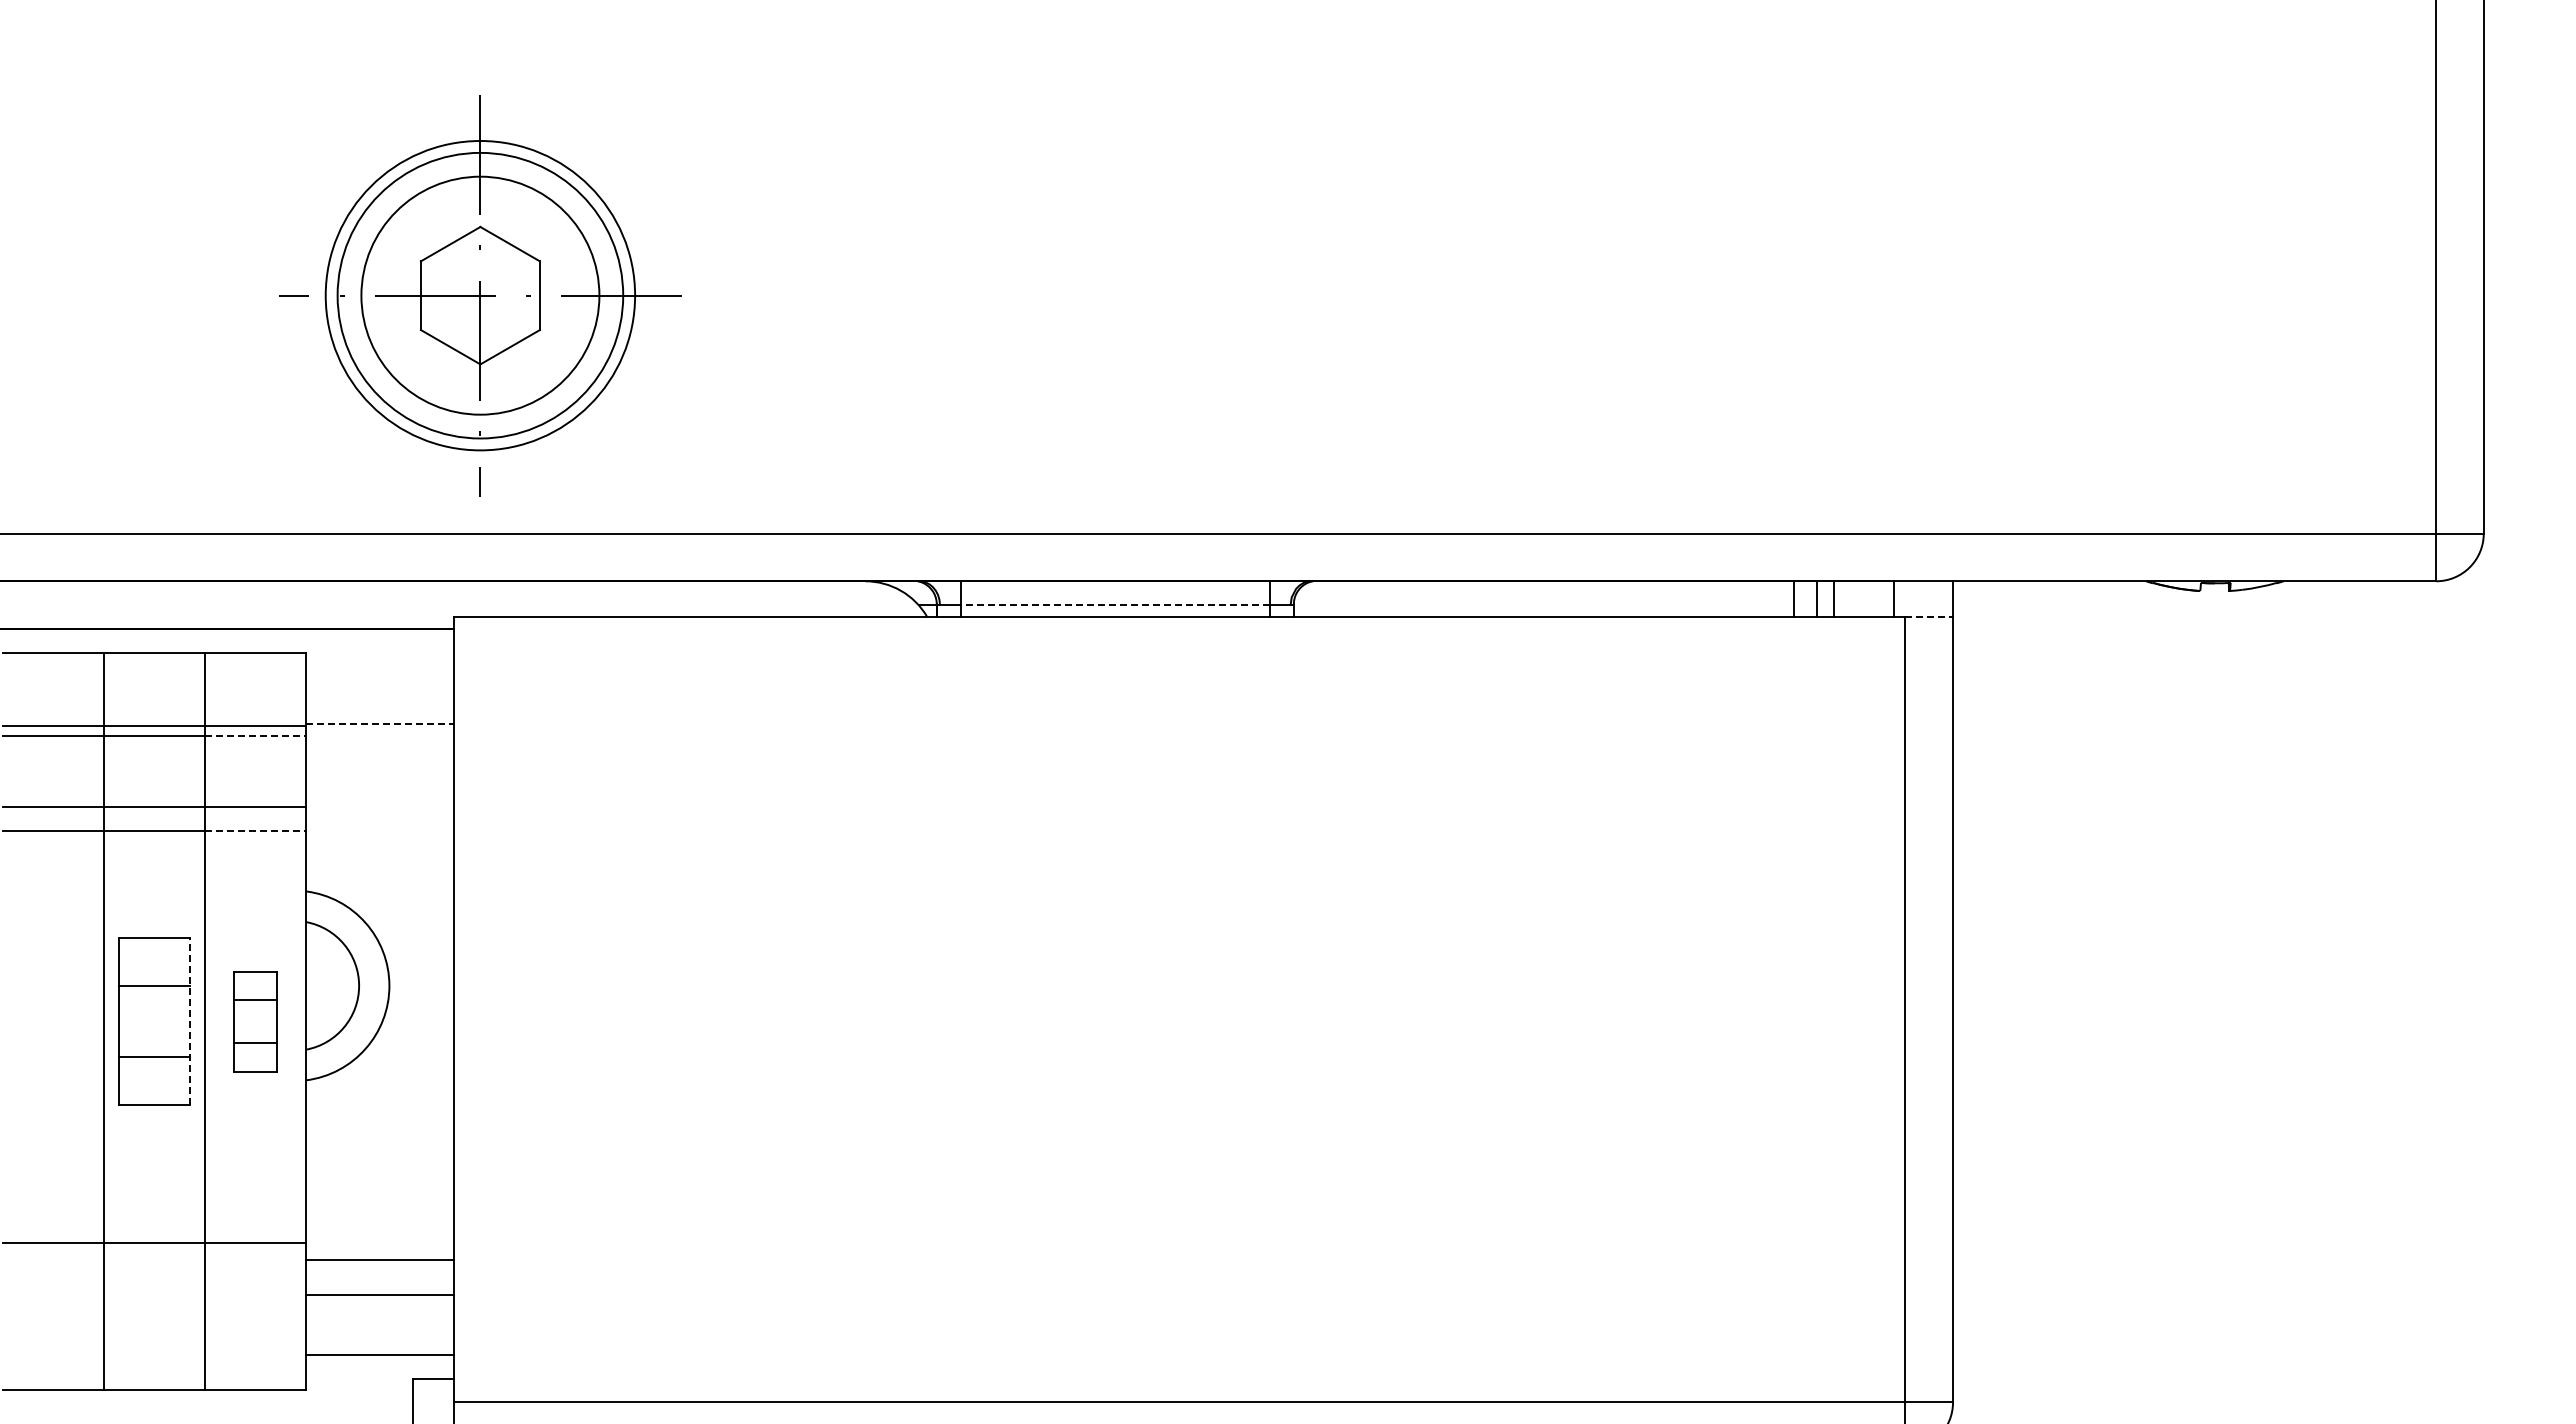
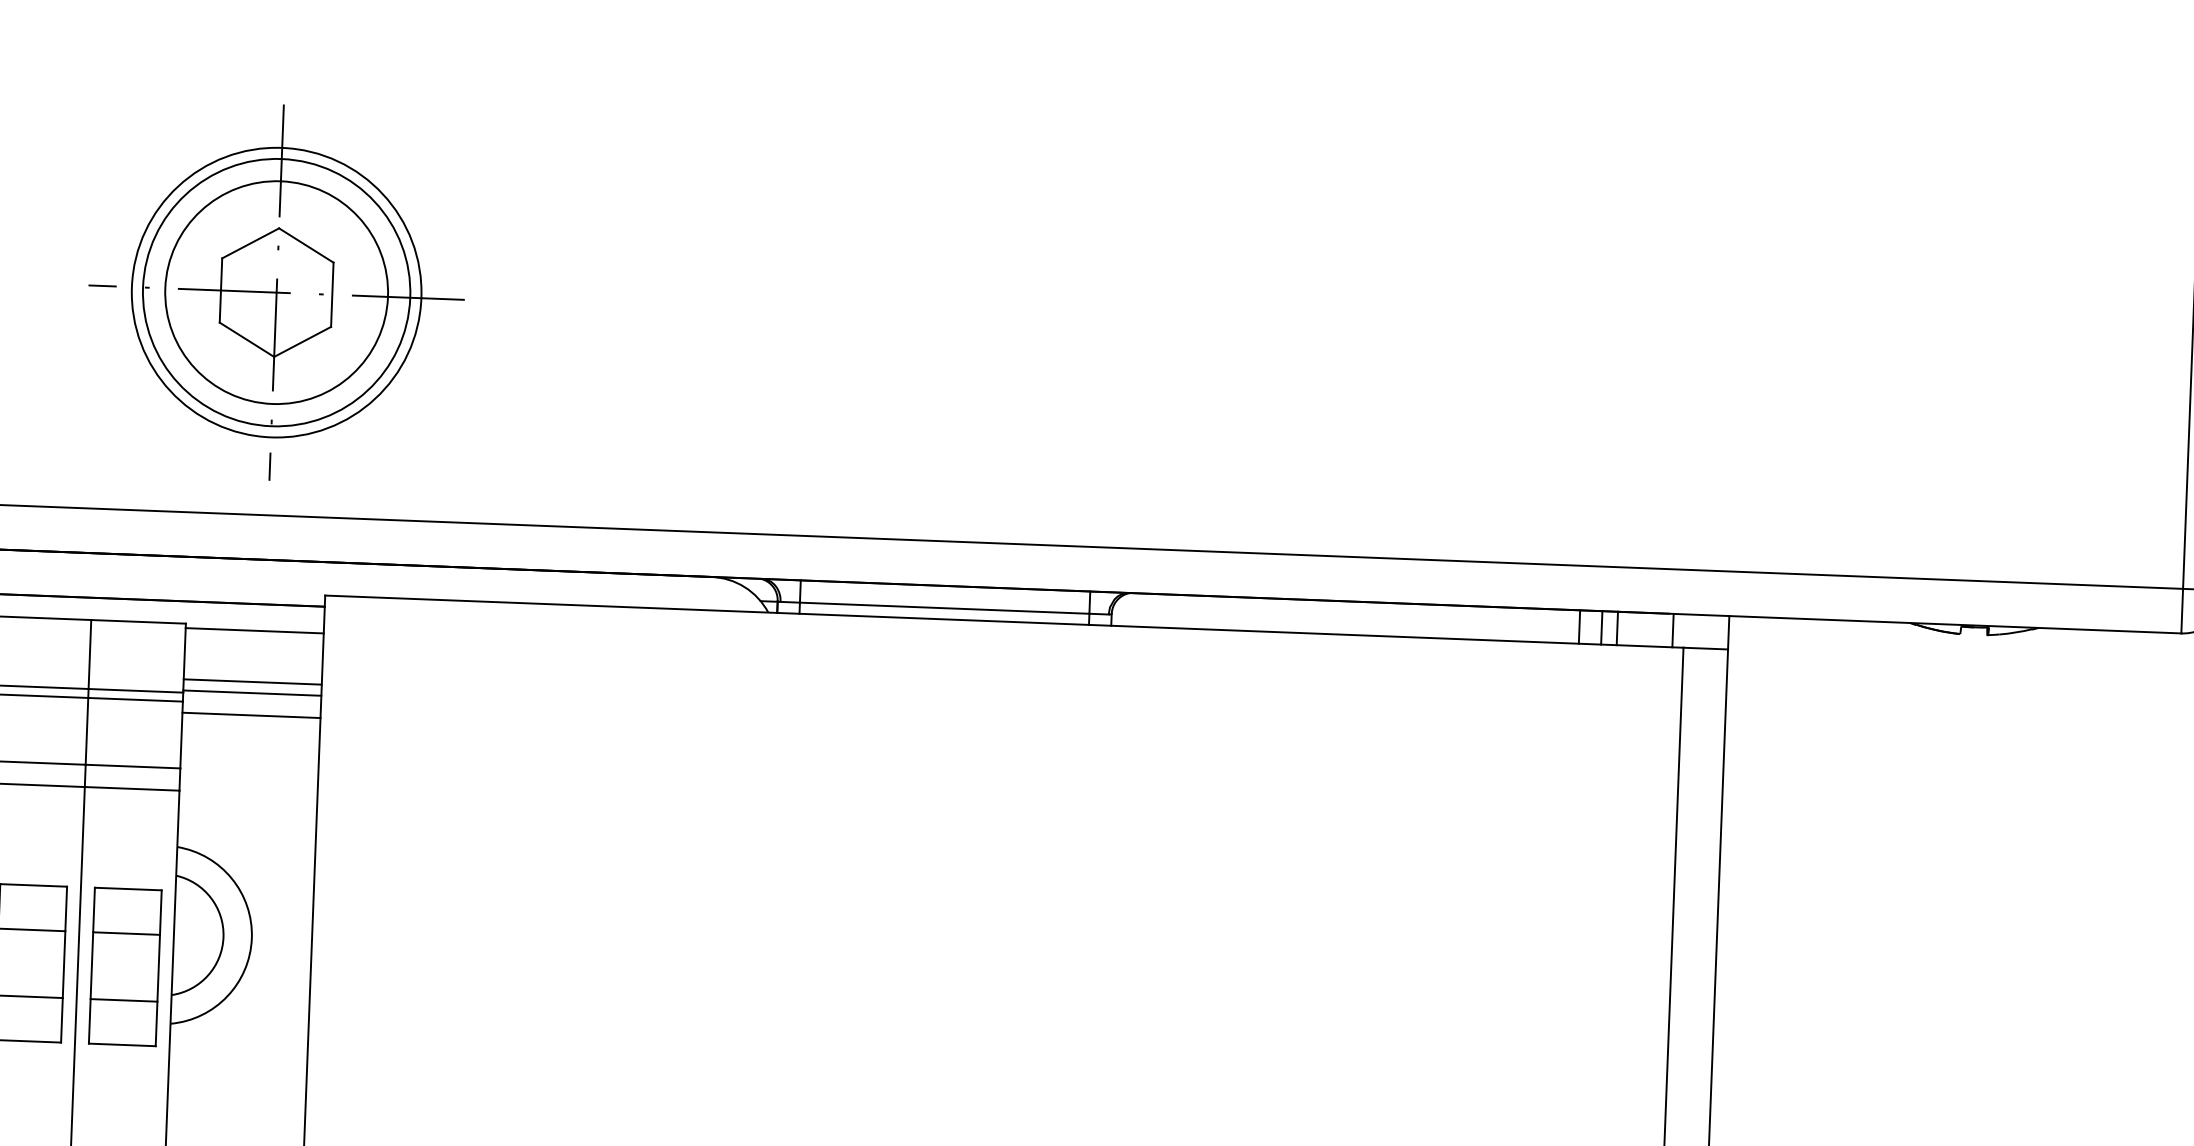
part: (480, 295) -> (276, 292), moved
line: (1115, 605) -> (944, 608), dashed -> solid
line: (1929, 616) -> (1706, 648), dashed -> solid
line: (379, 657) -> (254, 630), added
line: (379, 712) -> (252, 682), added
line: (379, 724) -> (251, 693), dashed -> solid
line: (255, 735) -> (135, 699), dashed -> solid
line: (379, 747) -> (251, 715), added
line: (255, 831) -> (132, 789), dashed -> solid
line: (190, 1021) -> (64, 964), dashed -> solid
part: (255, 1021) -> (125, 966), size x1.67

